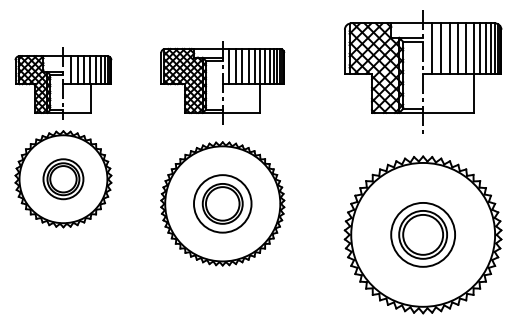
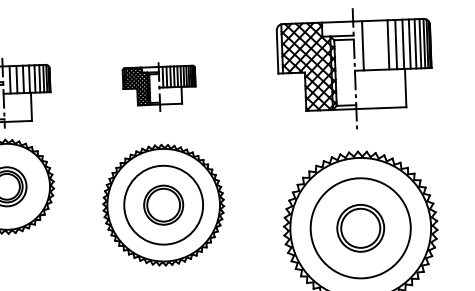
line: (441, 48) -> (371, 45), removed
line: (449, 48) -> (379, 45), removed
part: (222, 82) -> (159, 86), size x0.6
circle: (222, 203) -> (163, 204), size x1.4
circle: (423, 234) -> (361, 227), size x1.6

